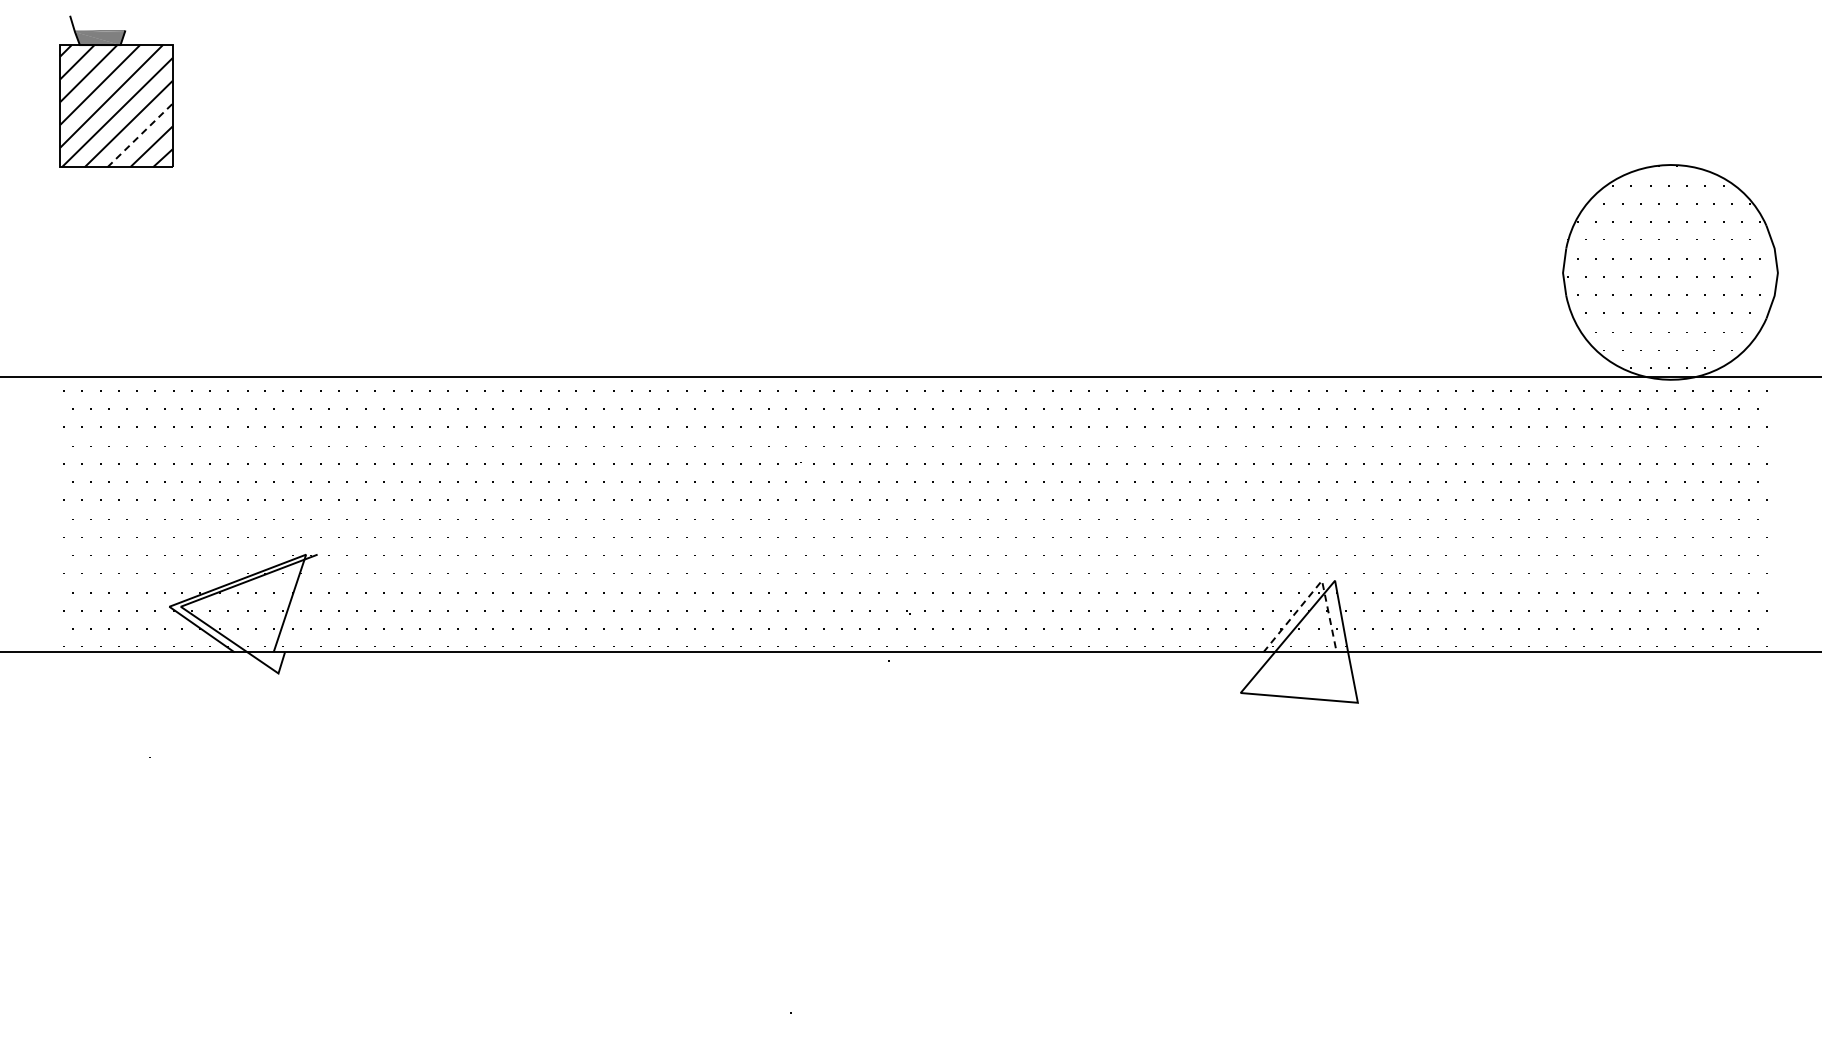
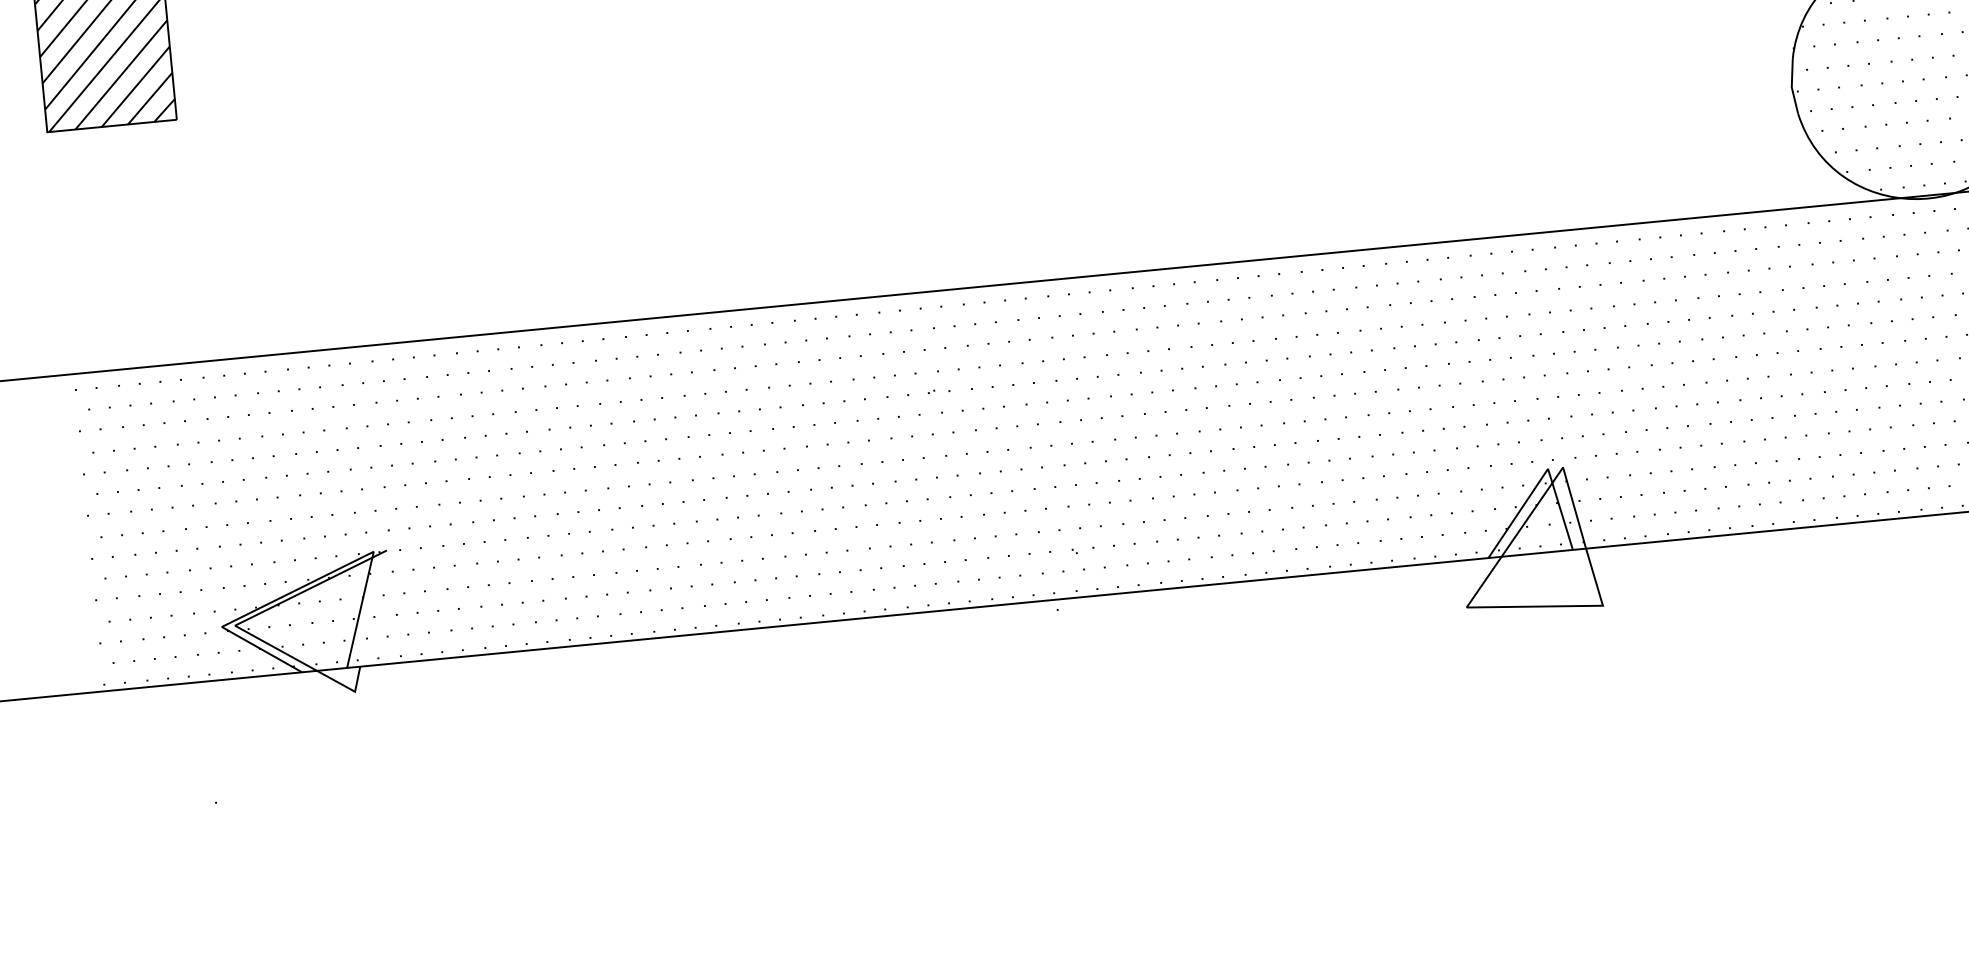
line: (140, 135) -> (136, 86), dashed -> solid
line: (1316, 587) -> (1542, 477), dashed -> solid

